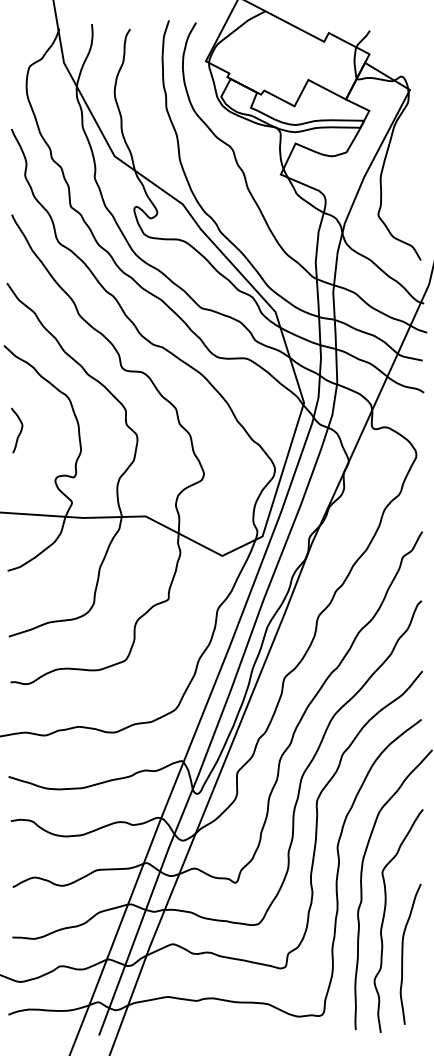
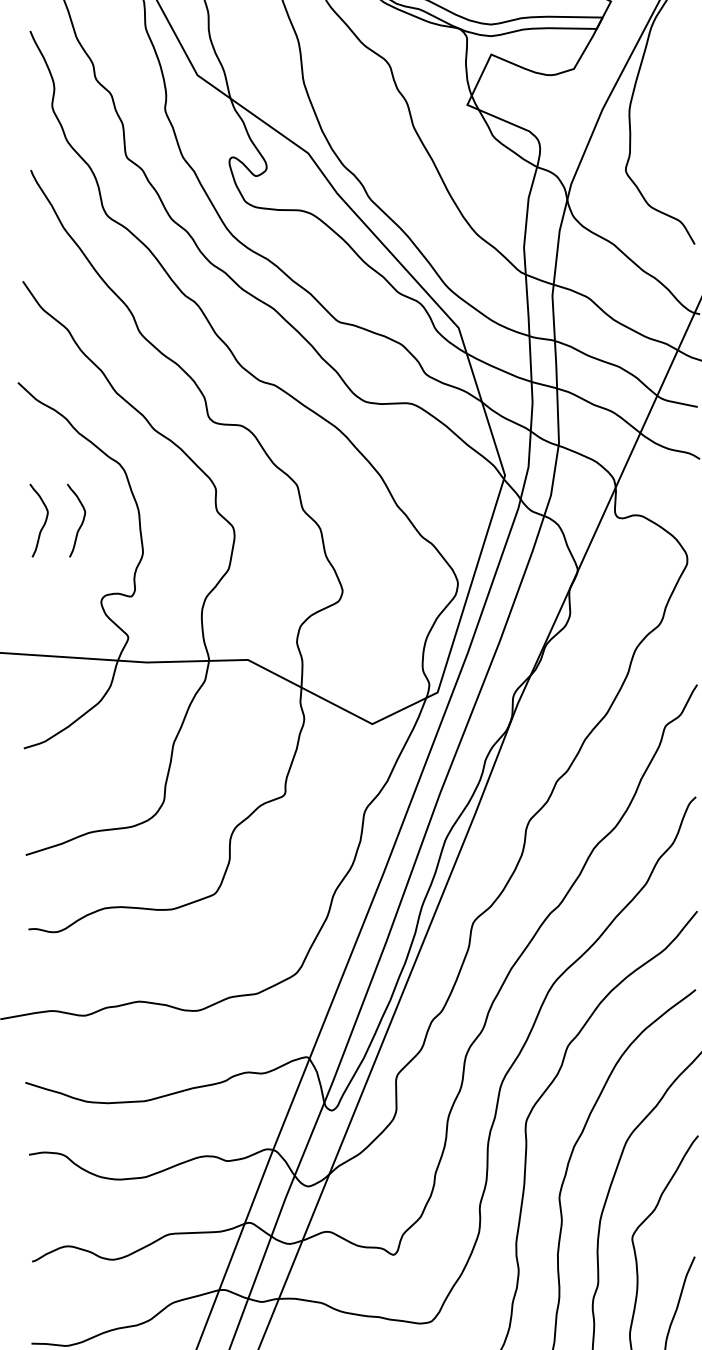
curve: (42, 432) -> (80, 523), added

